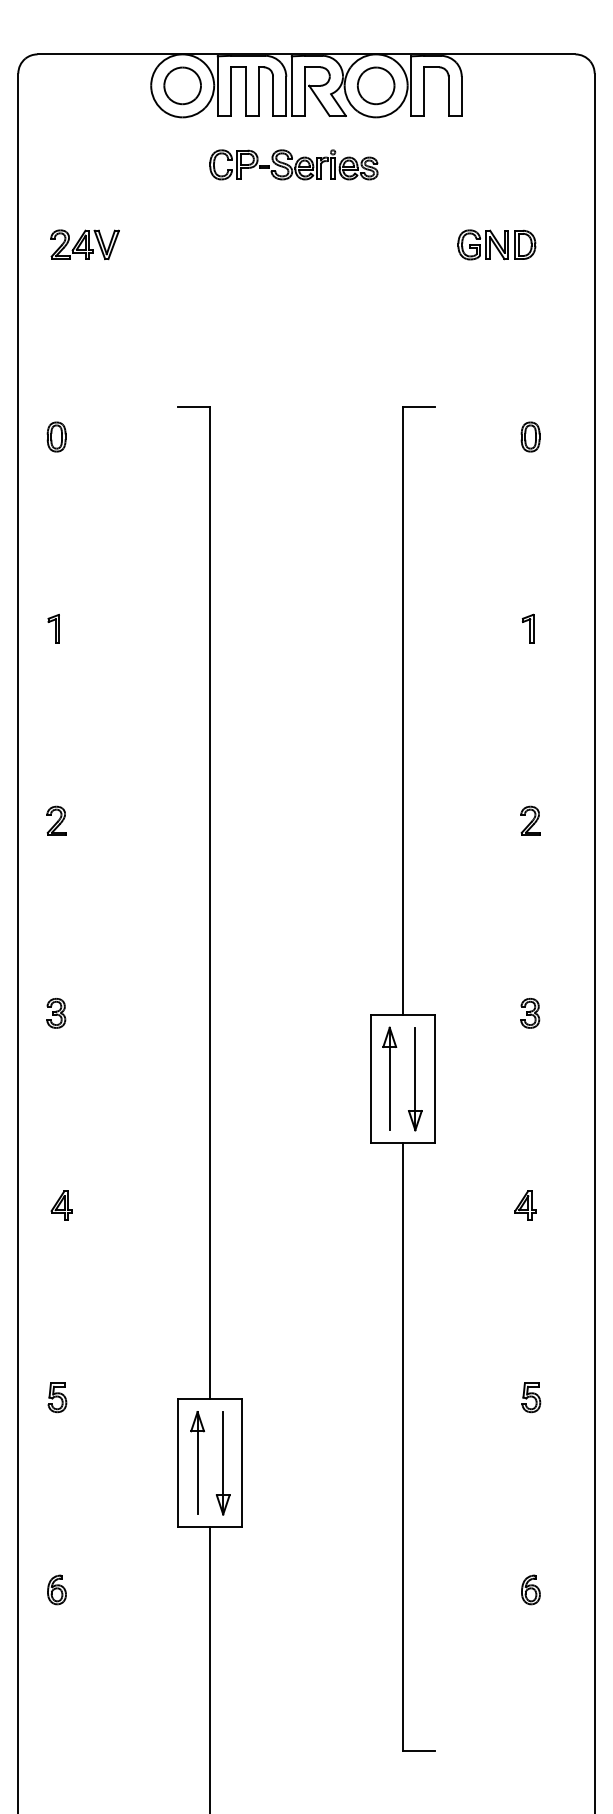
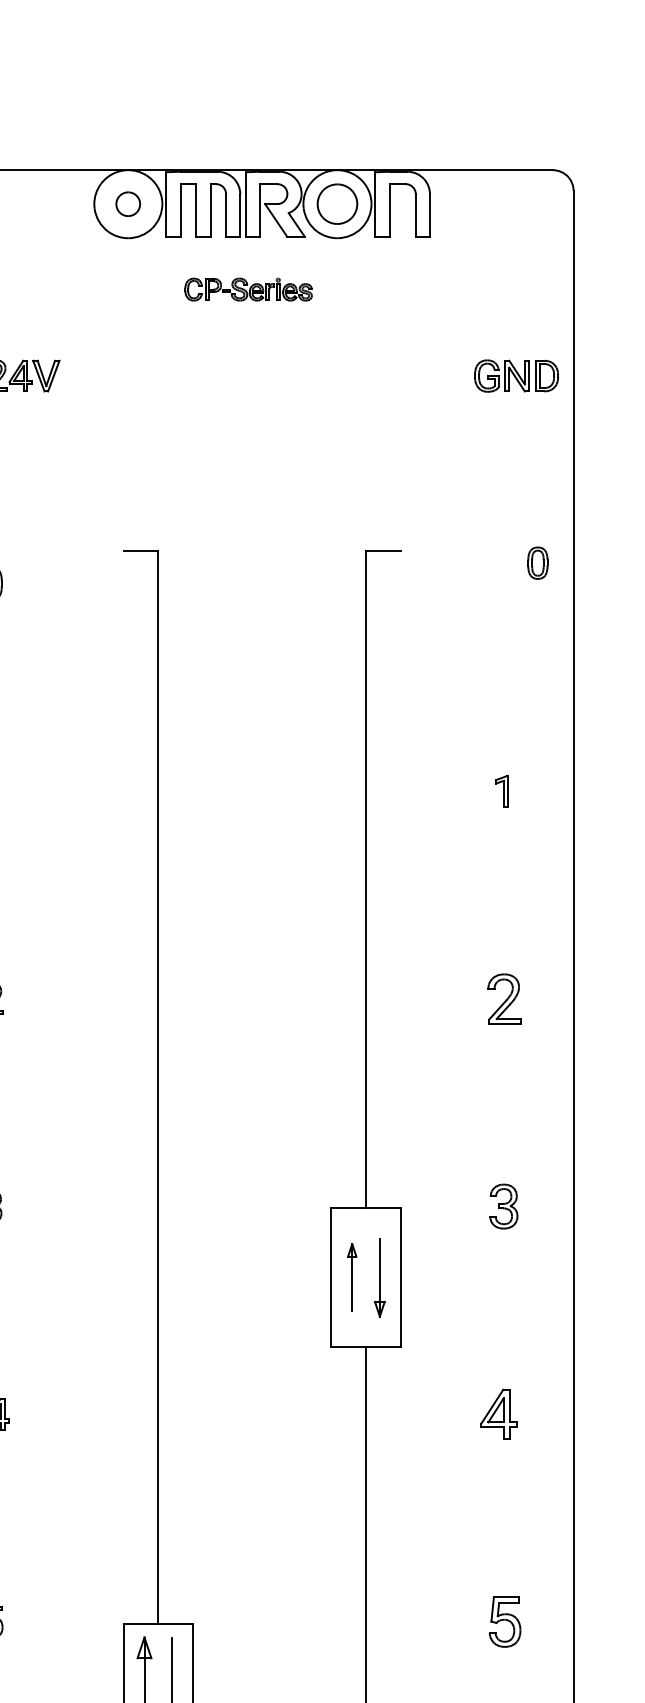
part: (182, 85) -> (128, 203), size x0.6
part: (293, 164) -> (248, 289), size x0.7
part: (496, 244) -> (516, 375), moved
part: (530, 436) -> (537, 562), moved
part: (530, 820) -> (504, 998), size x1.6
part: (530, 1013) -> (504, 1206), size x1.4
part: (389, 1078) -> (351, 1277), size x0.6
part: (415, 1079) -> (379, 1278), size x0.7
part: (525, 1205) -> (498, 1414), size x1.6
part: (531, 1397) -> (505, 1621), size x1.6

